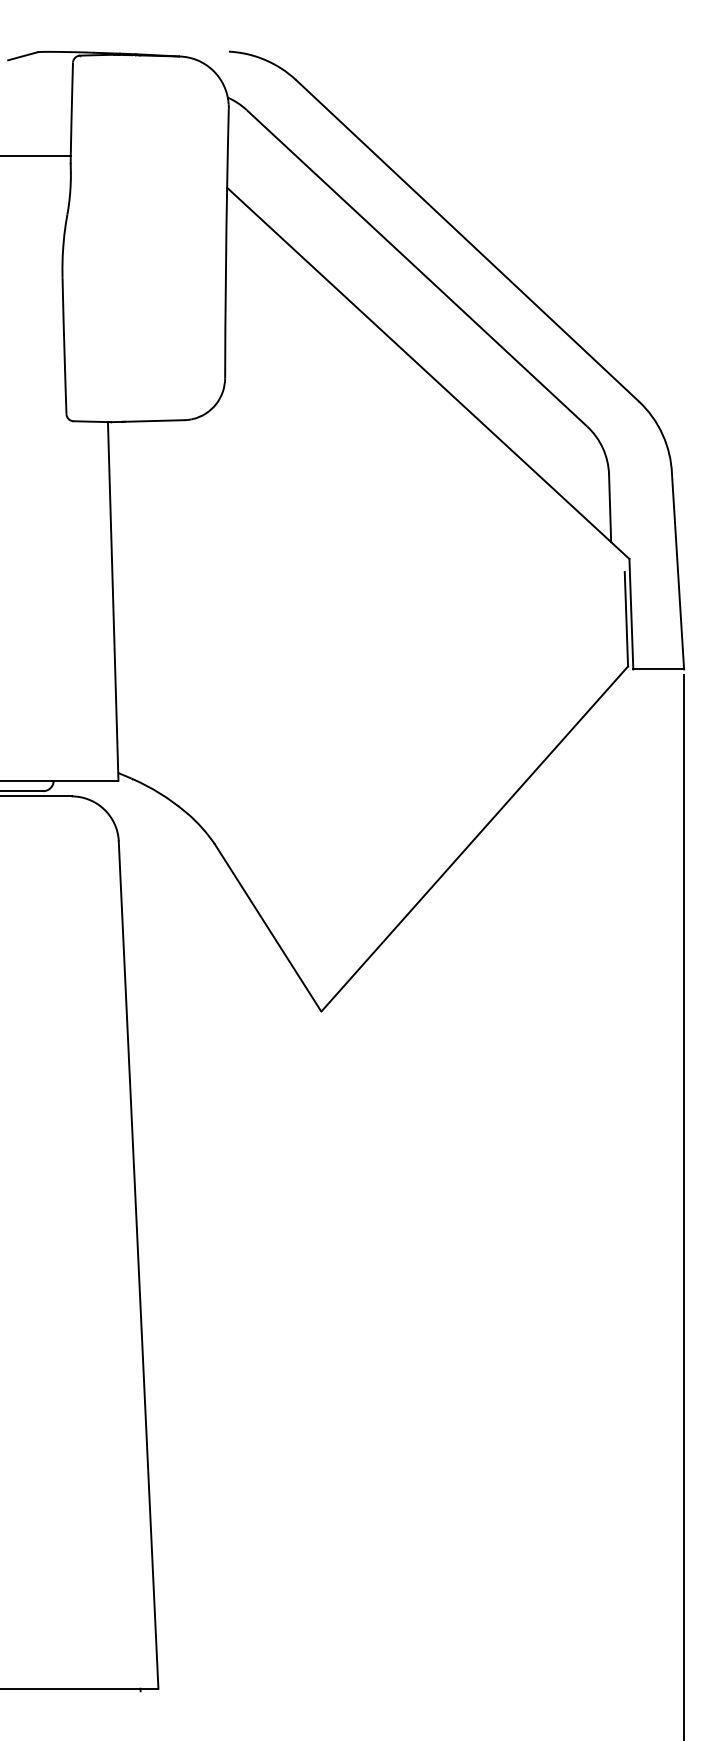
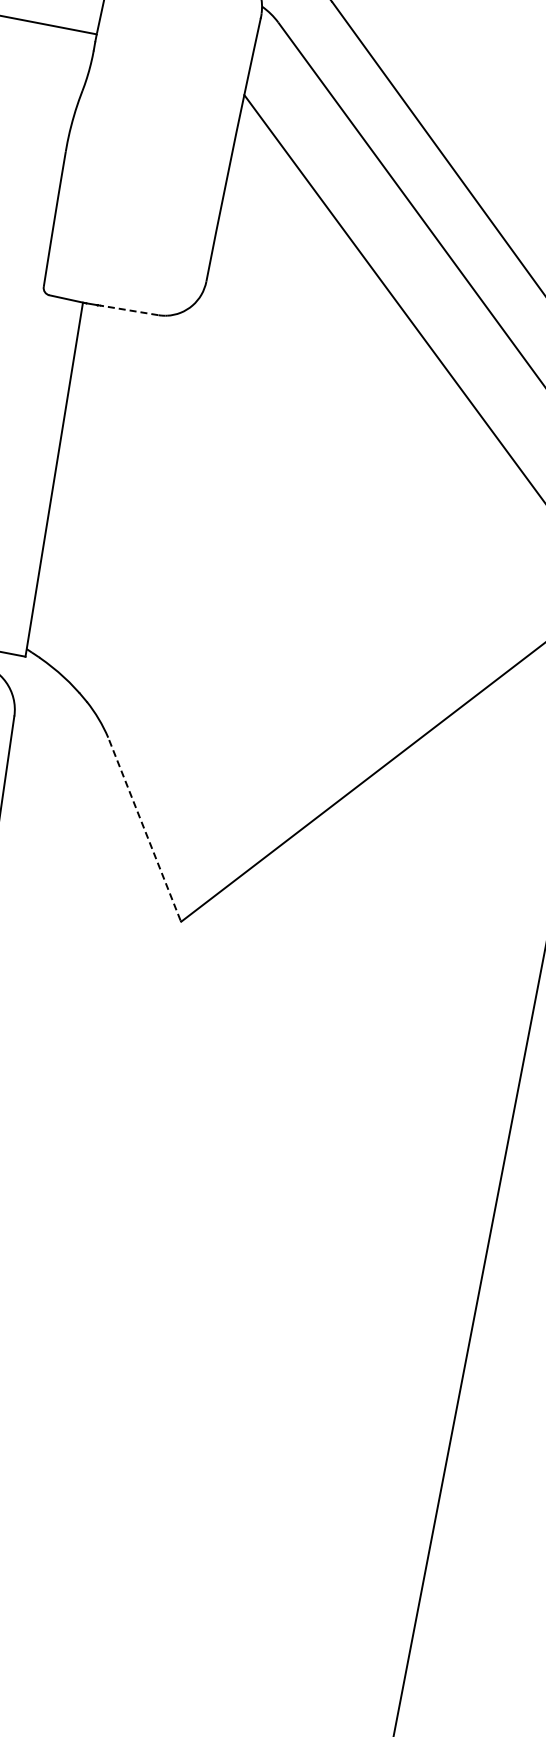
line: (154, 421) -> (128, 310), solid -> dashed
line: (267, 927) -> (144, 829), solid -> dashed

